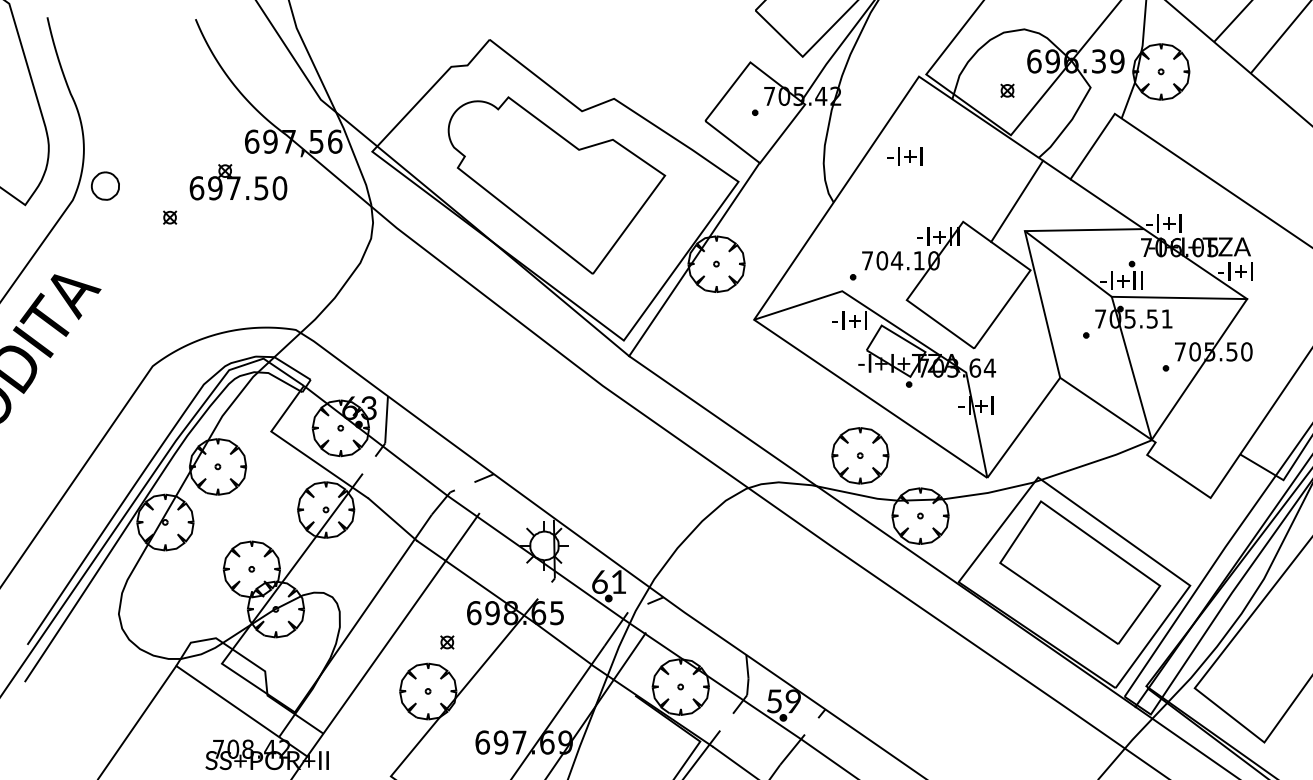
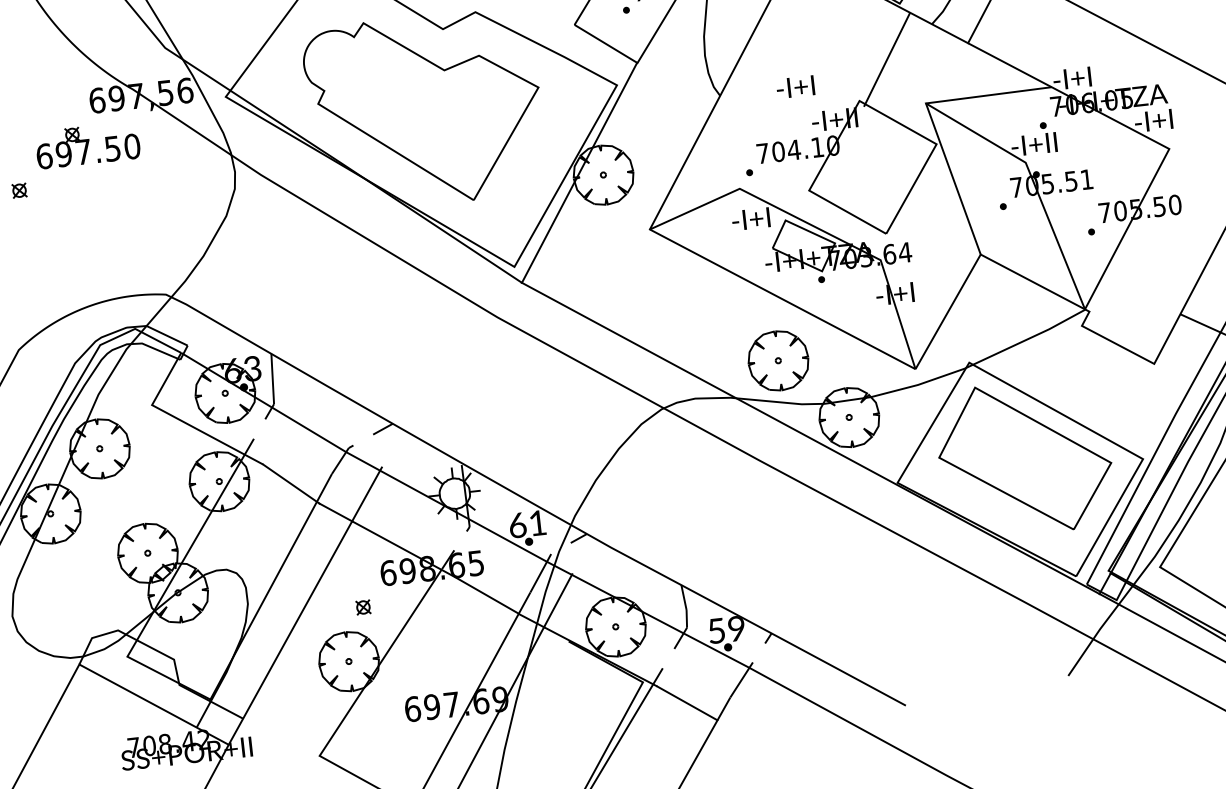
text: (904, 156) -> (795, 87), moved
line: (1017, 200) -> (887, 58), moved
line: (1179, 297) -> (1097, 155), removed

